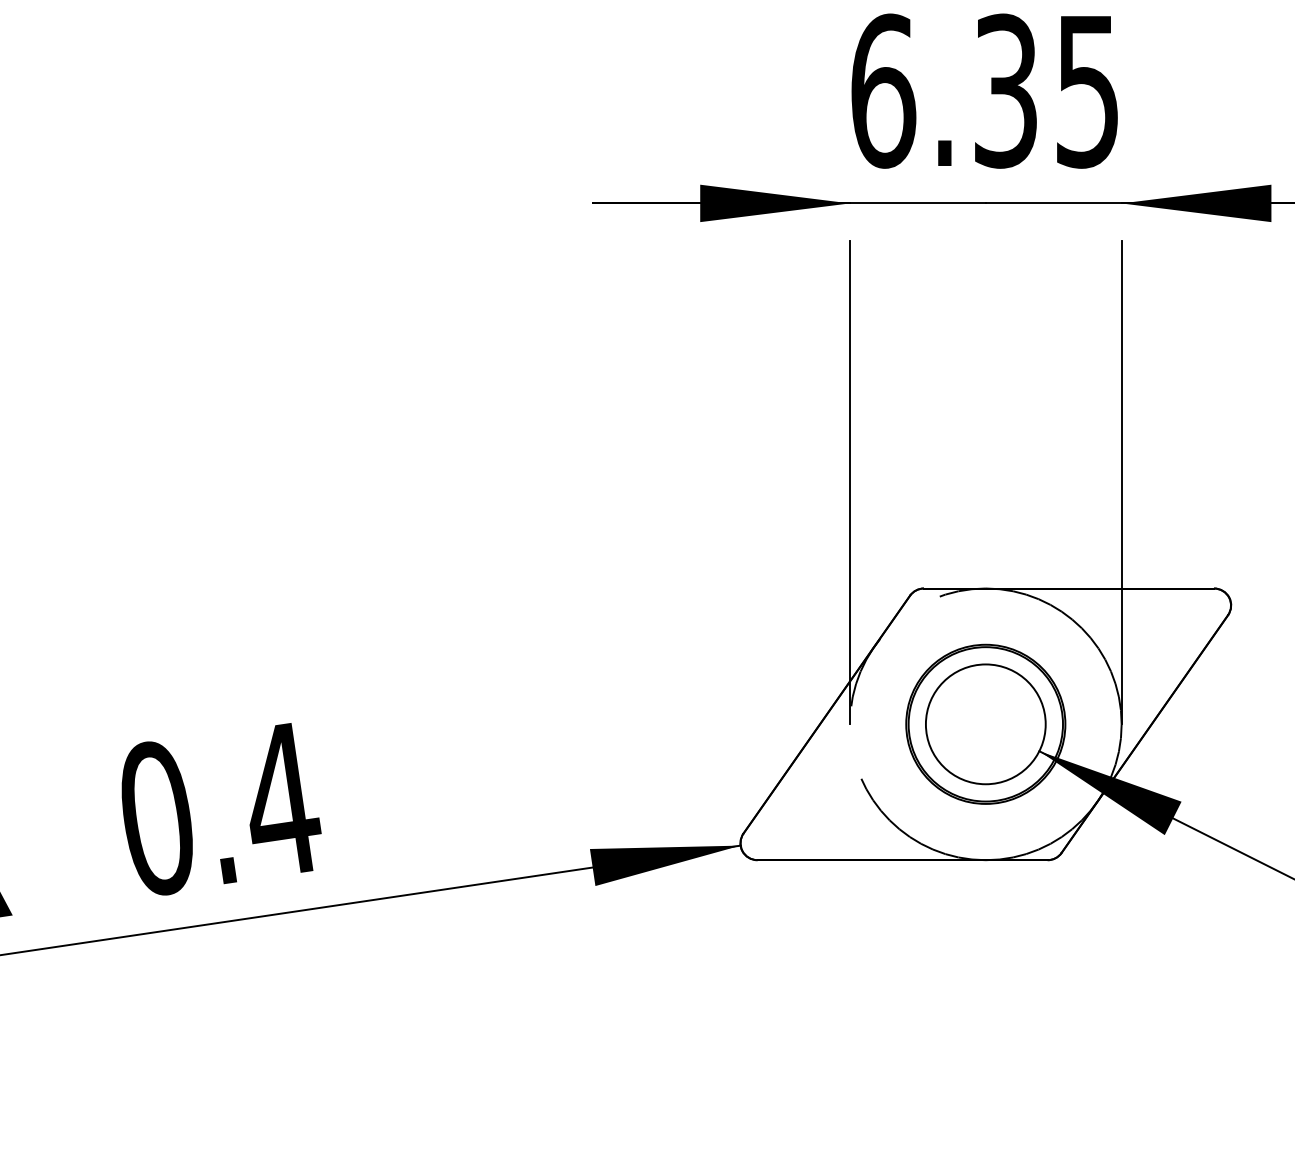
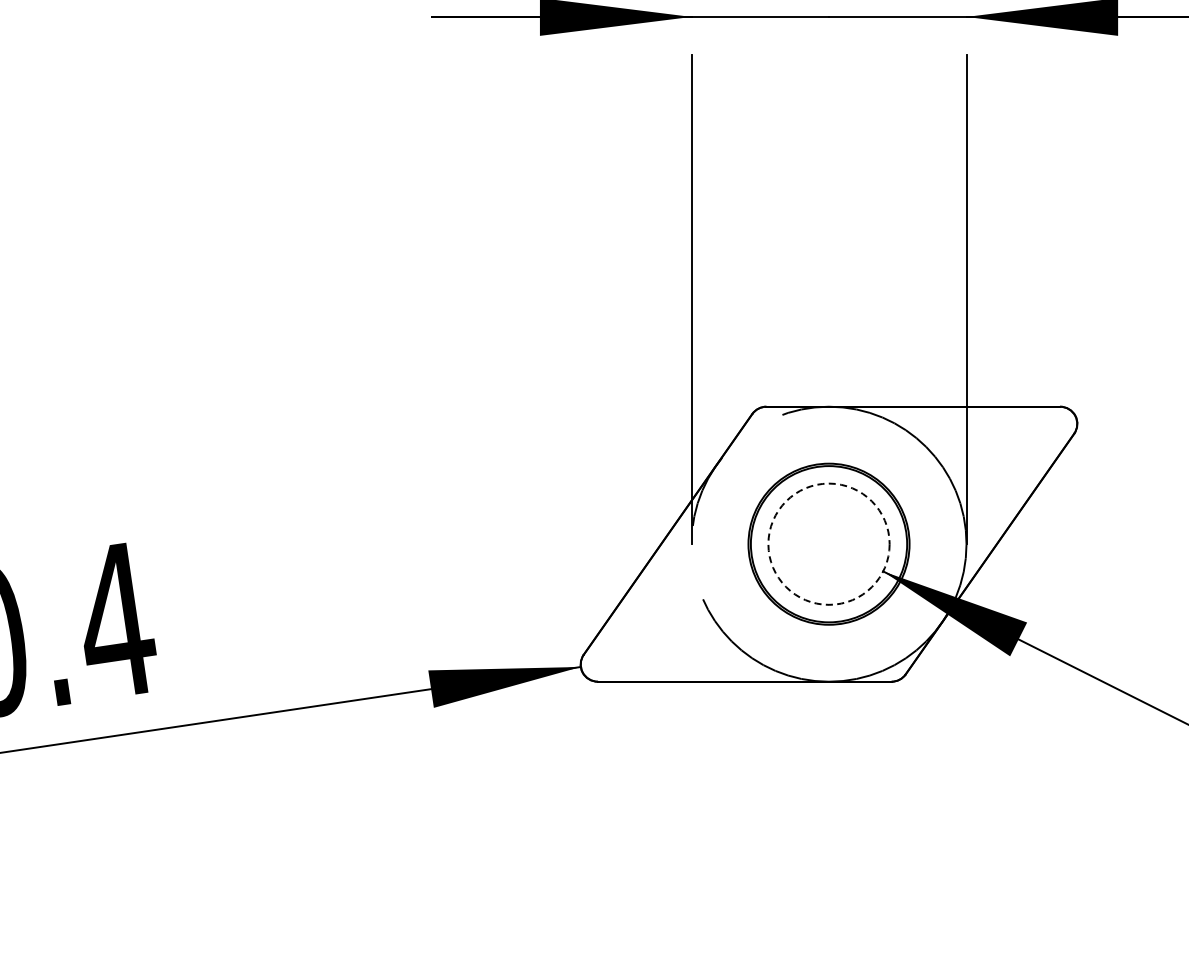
circle: (985, 724) -> (828, 544), solid -> dashed

